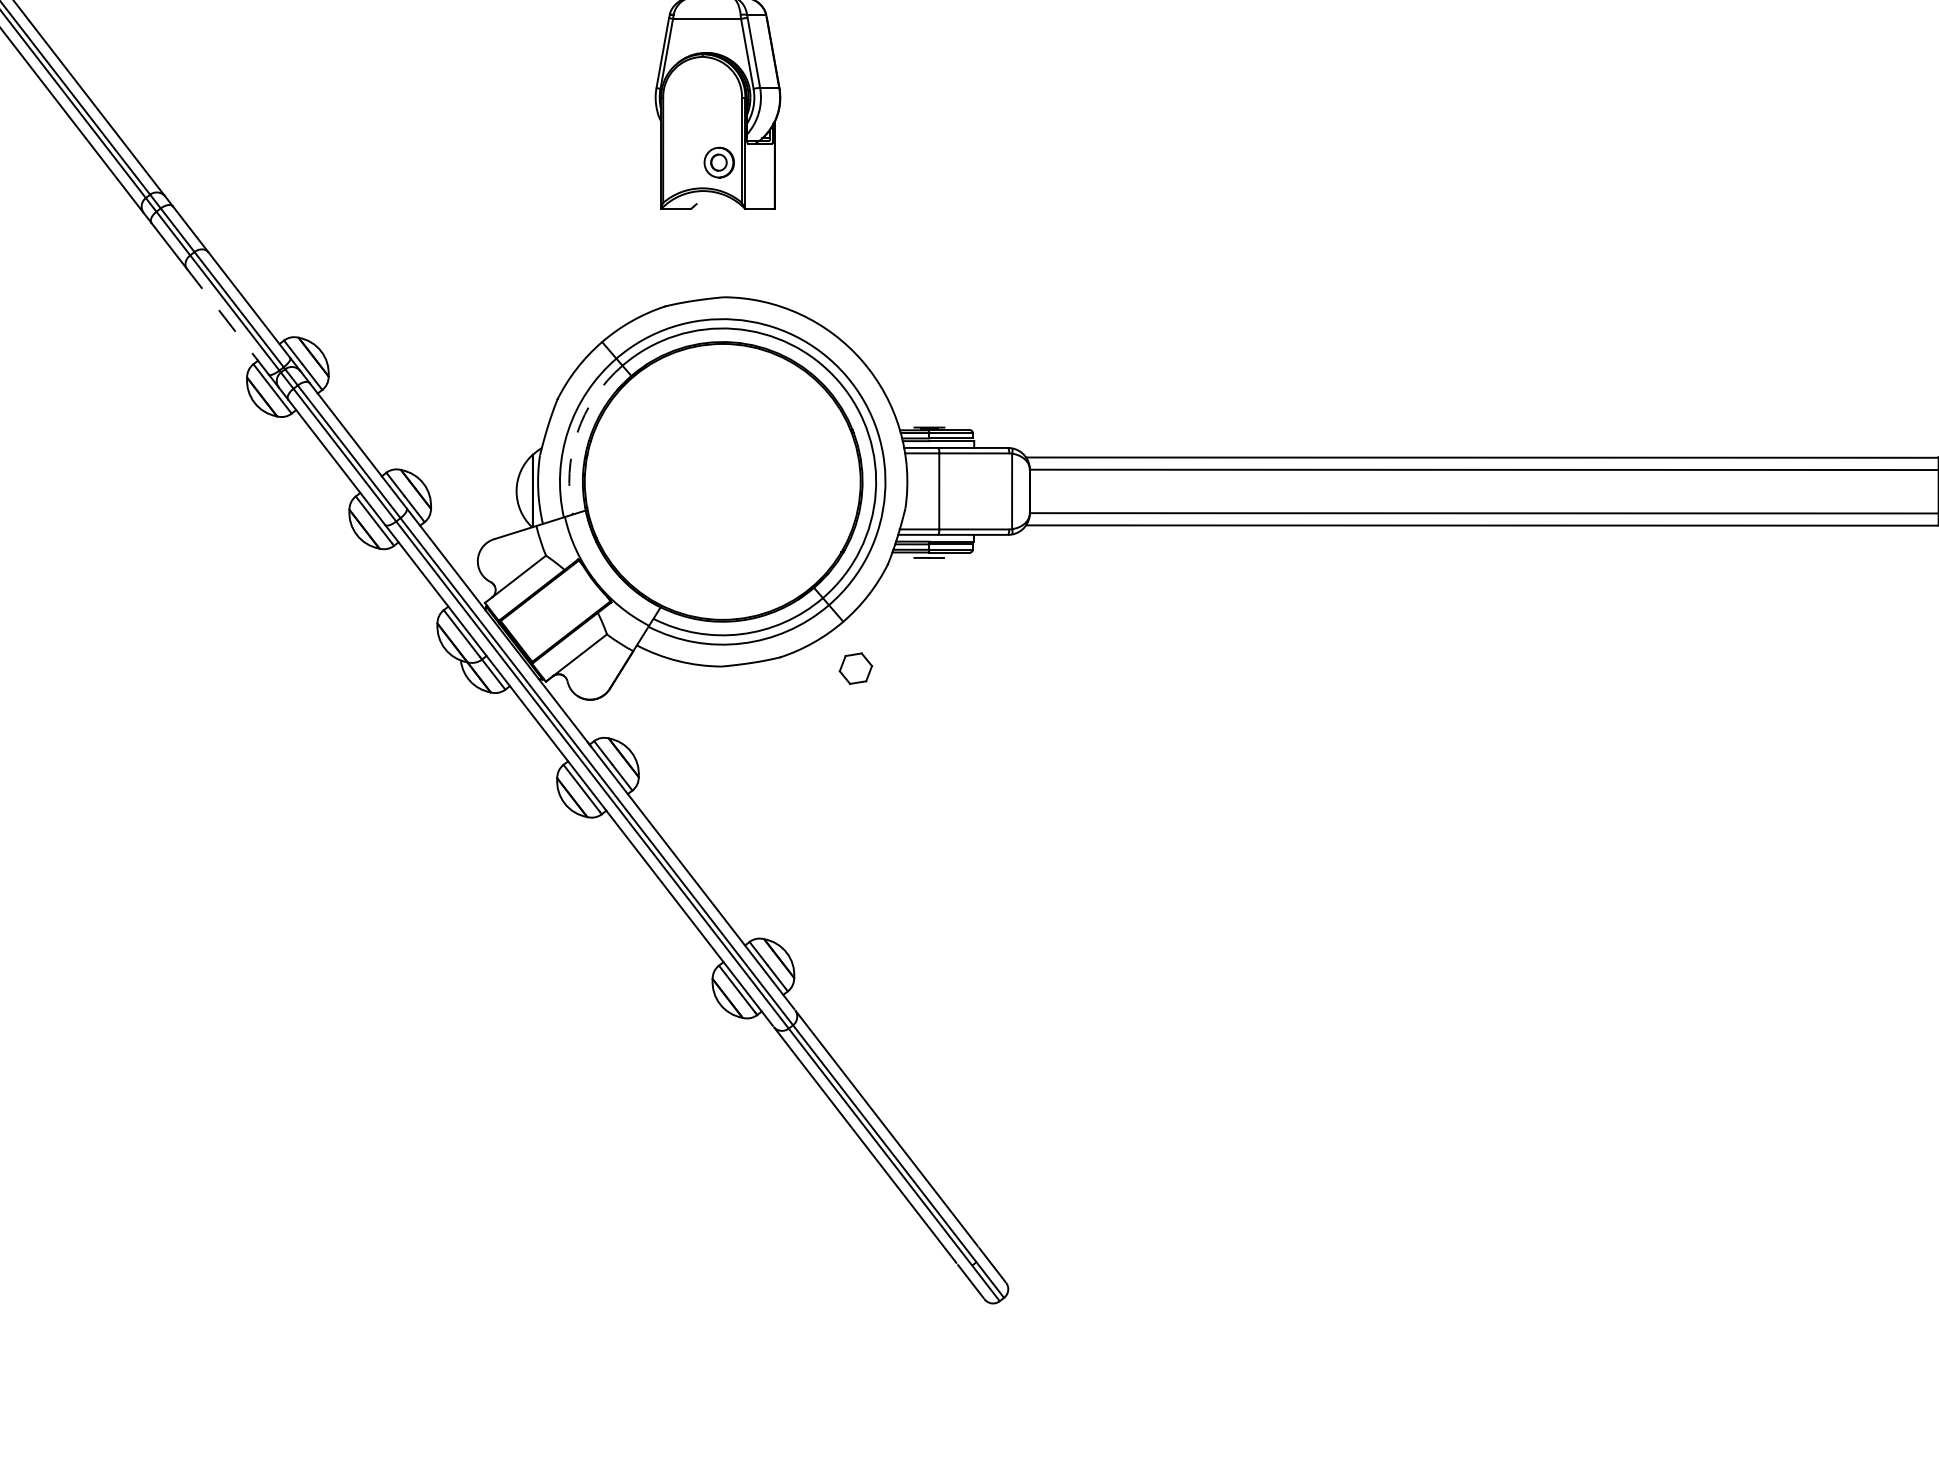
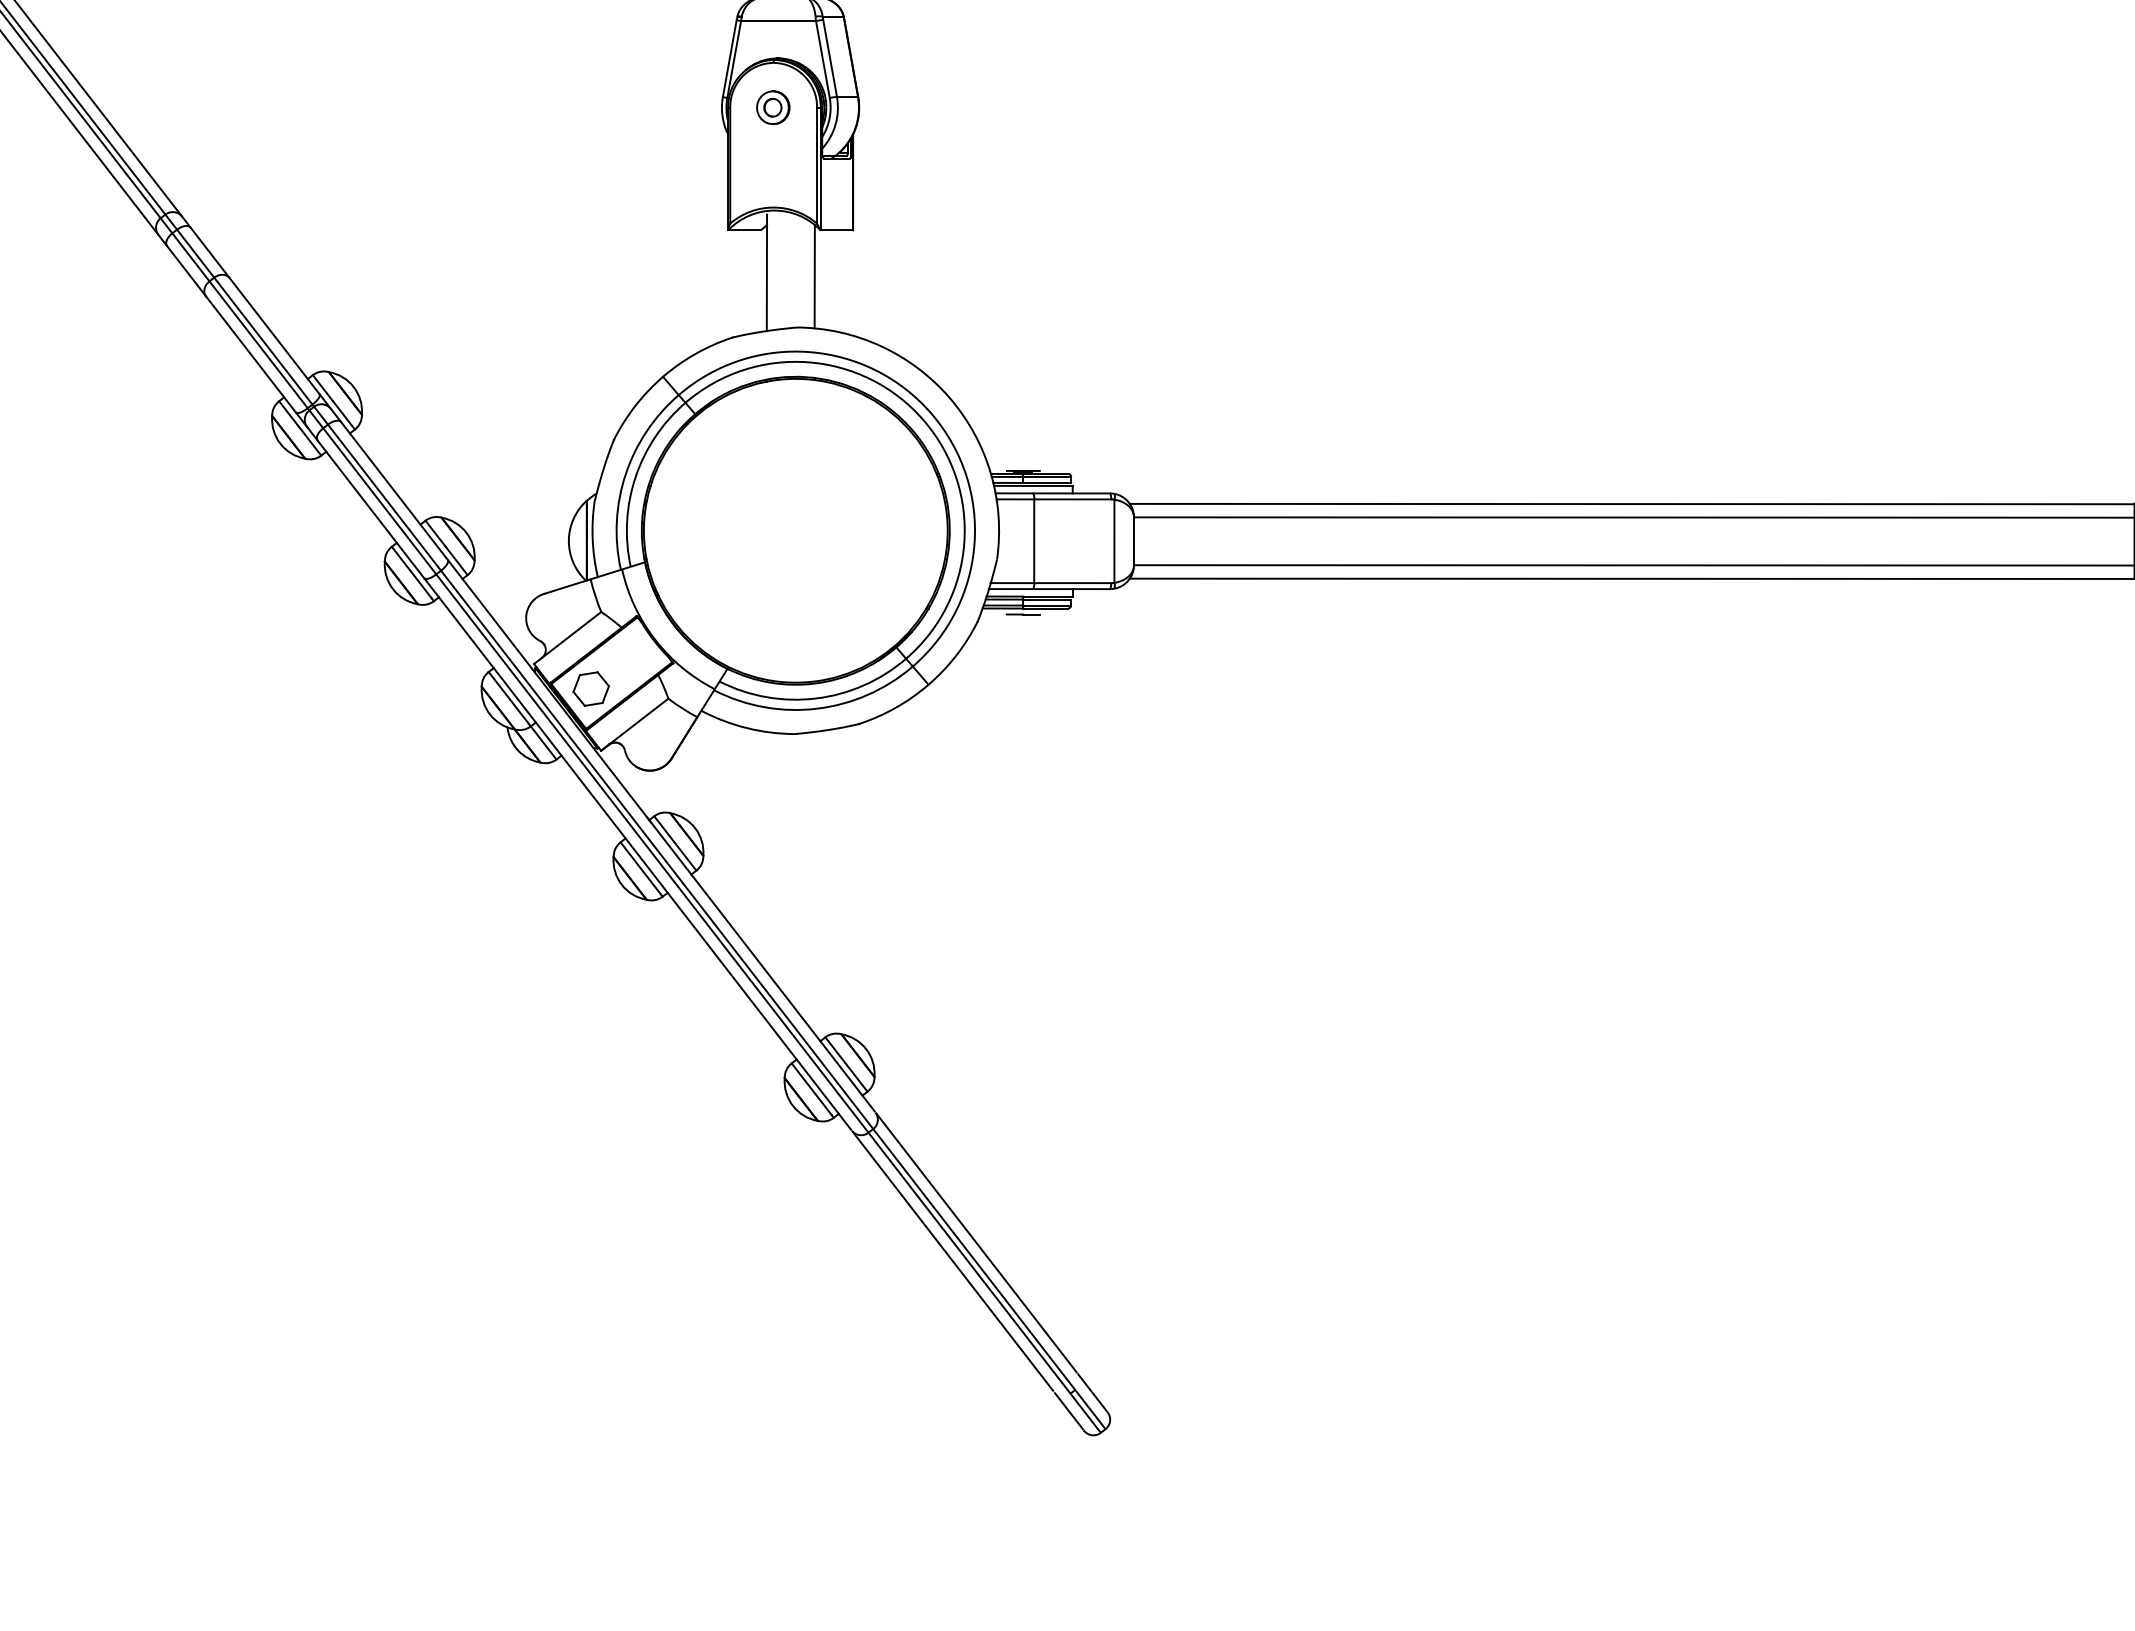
part: (718, 162) -> (772, 107), moved
line: (696, 247) -> (766, 272), added
line: (739, 251) -> (814, 277), added
line: (227, 321) -> (250, 354), dashed -> solid
arc: (577, 433) -> (635, 477), dashed -> solid
part: (855, 668) -> (590, 688), moved

